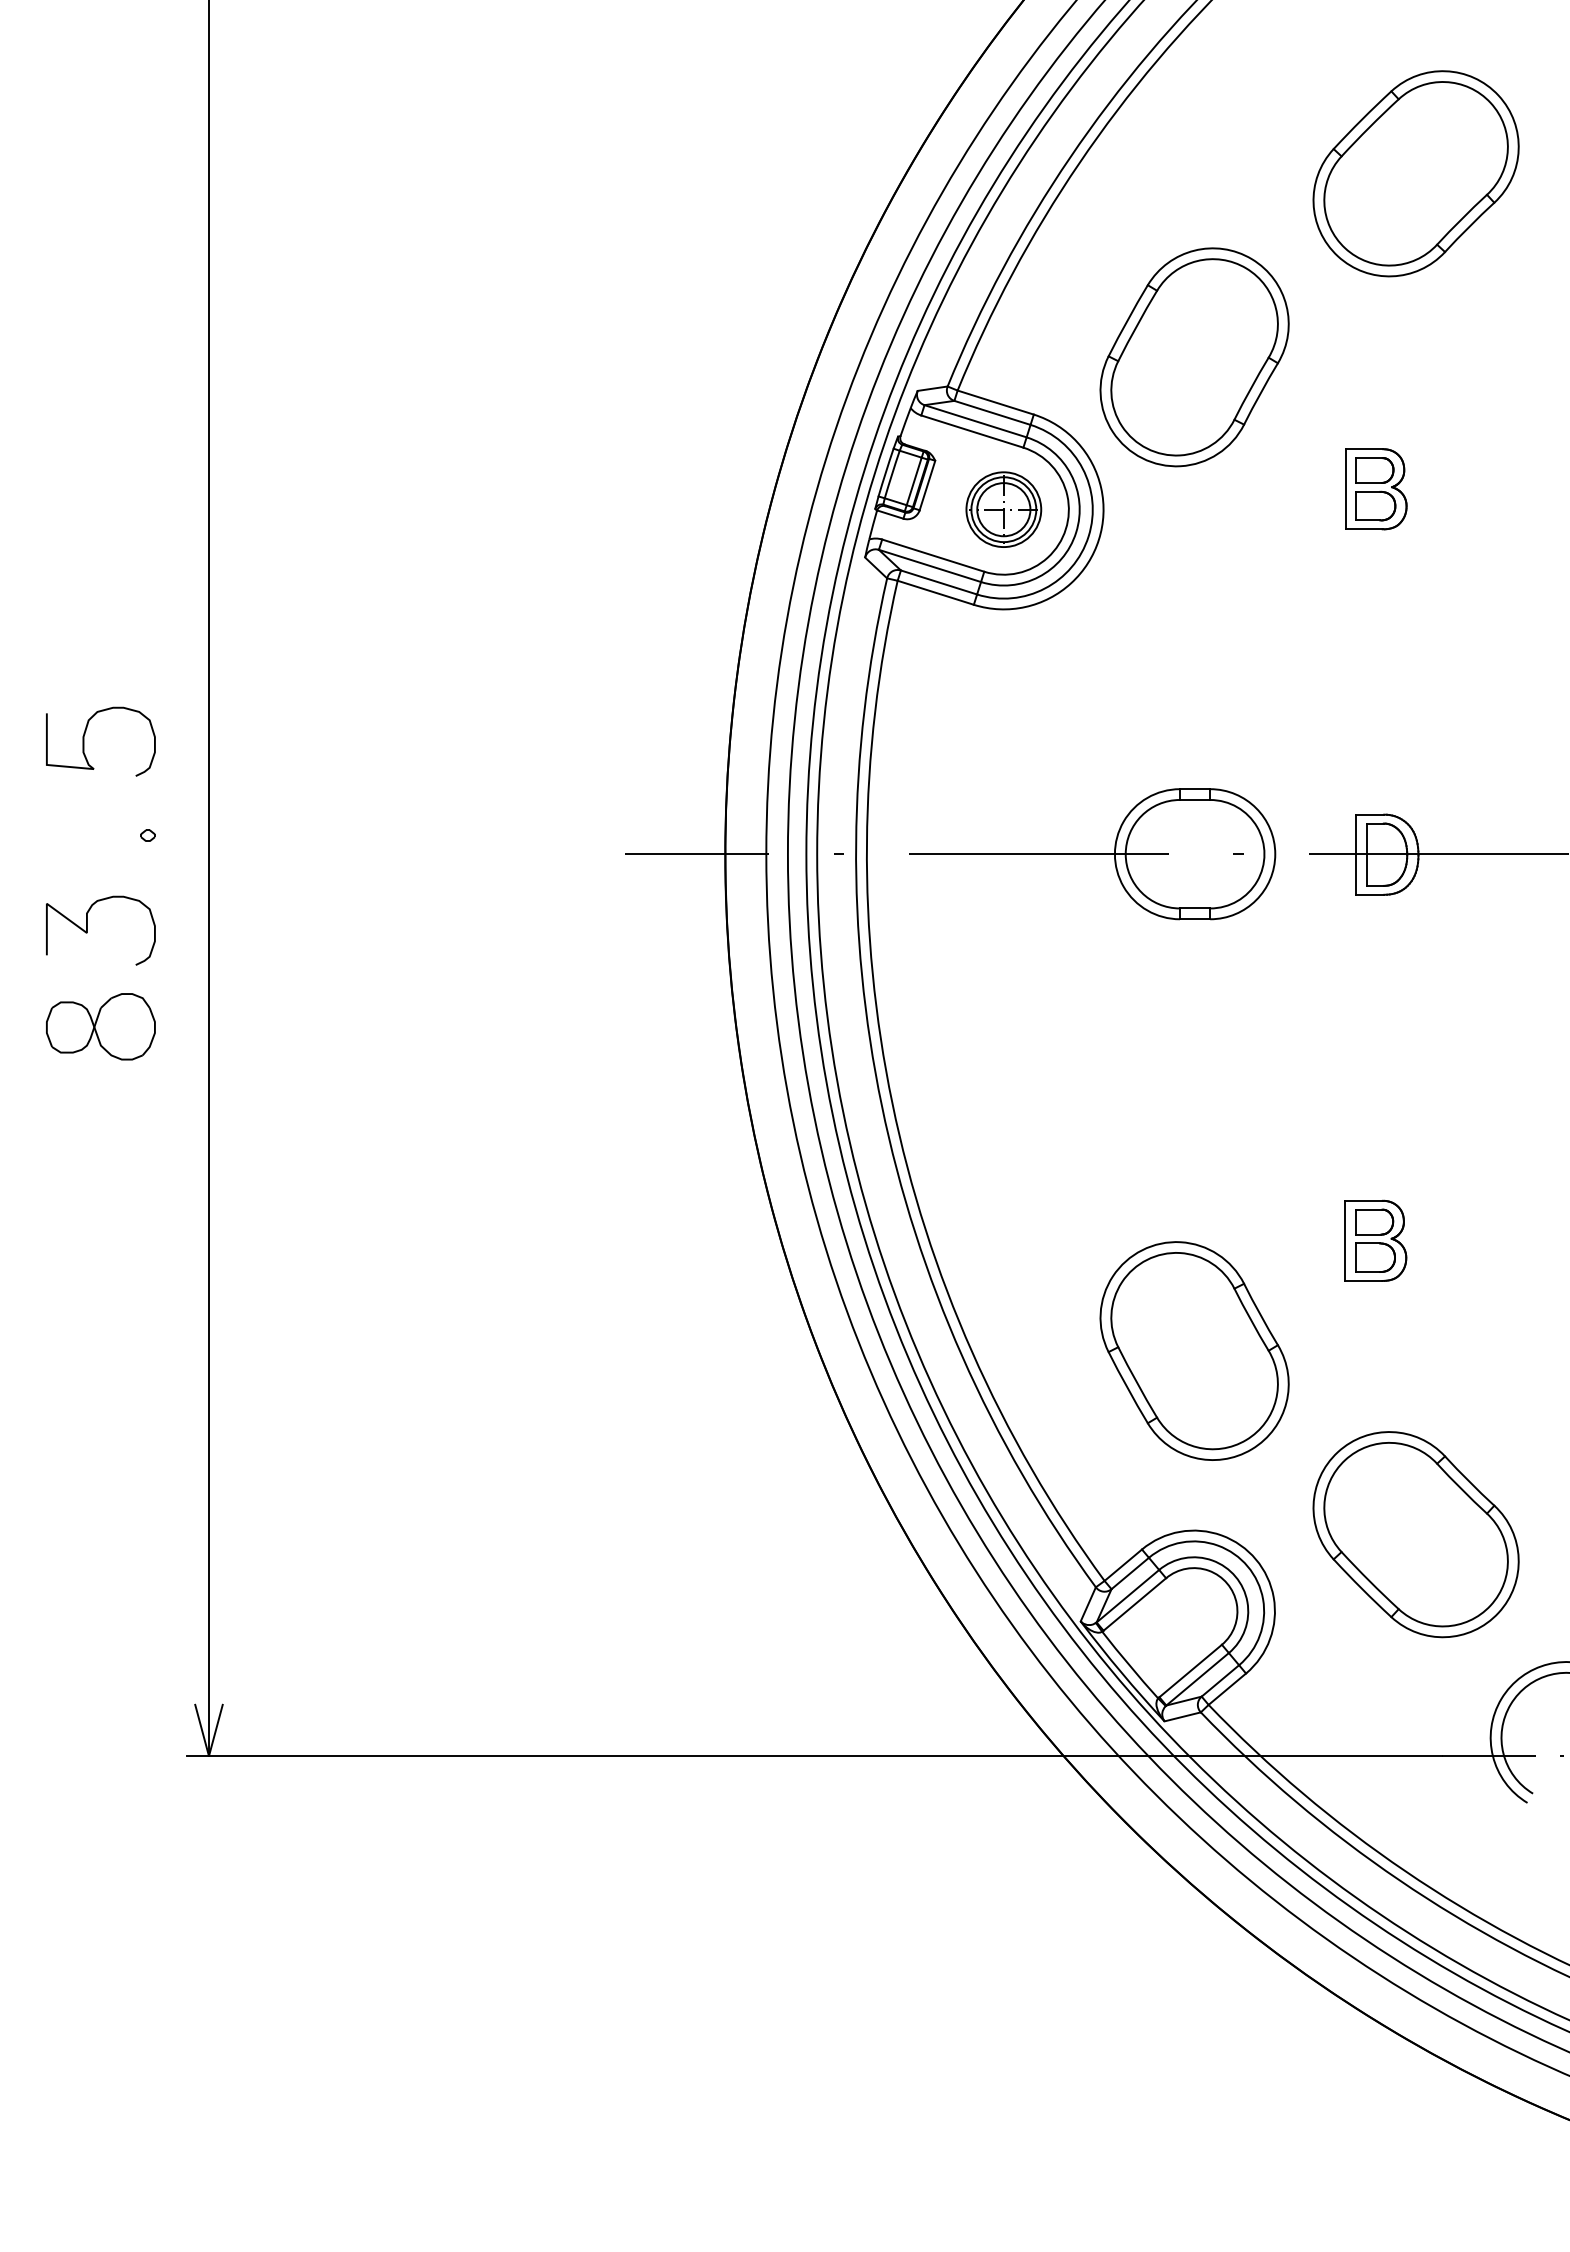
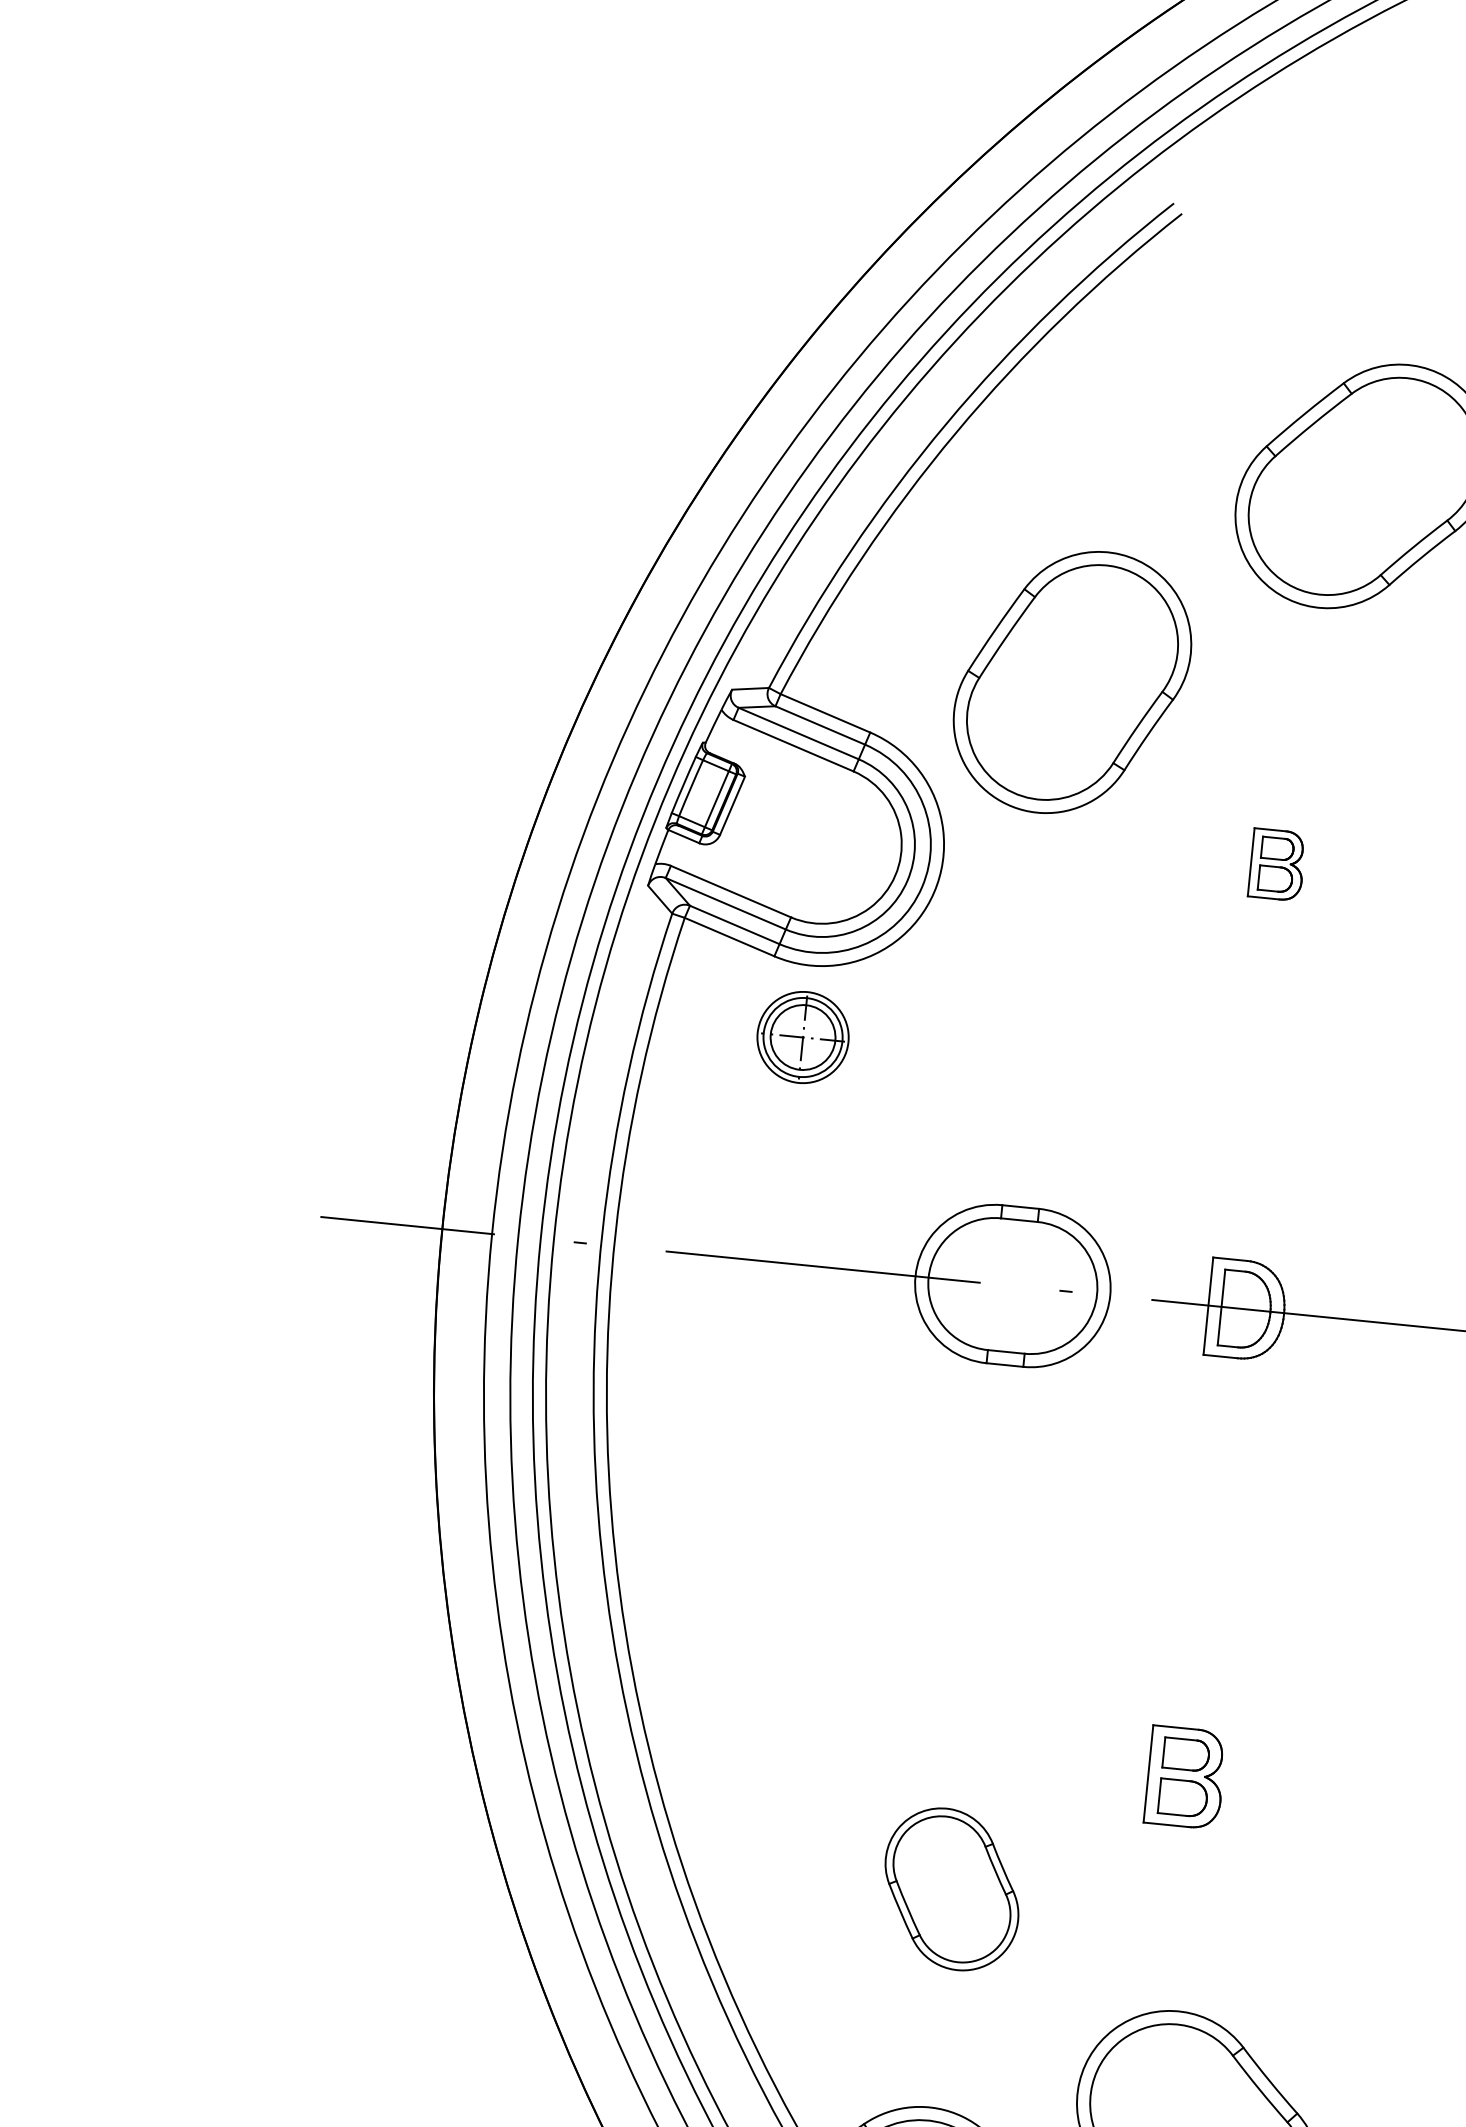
part: (1376, 489) -> (1277, 865), size x0.7
part: (1003, 509) -> (802, 1037), moved
part: (1194, 1350) -> (951, 1888), size x0.6

